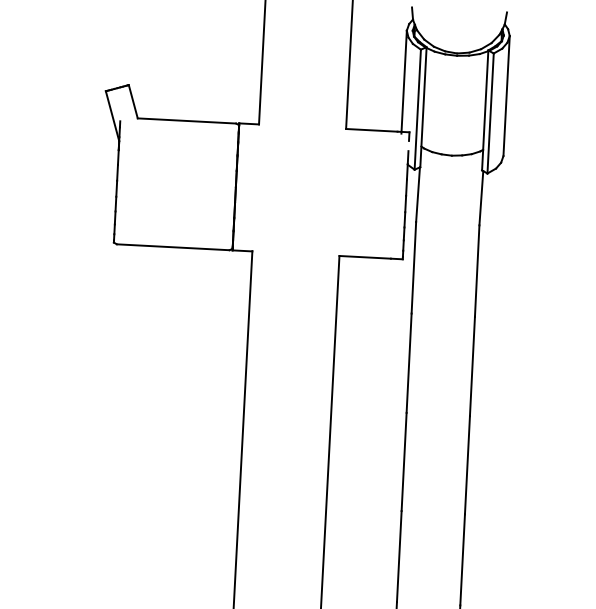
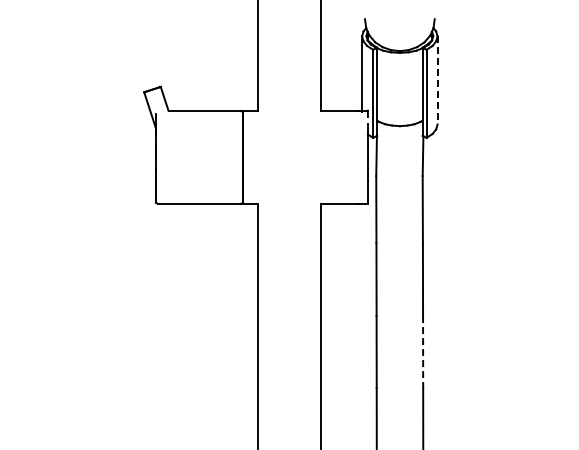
line: (506, 96) -> (437, 80), solid -> dashed
line: (467, 465) -> (423, 352), solid -> dashed

